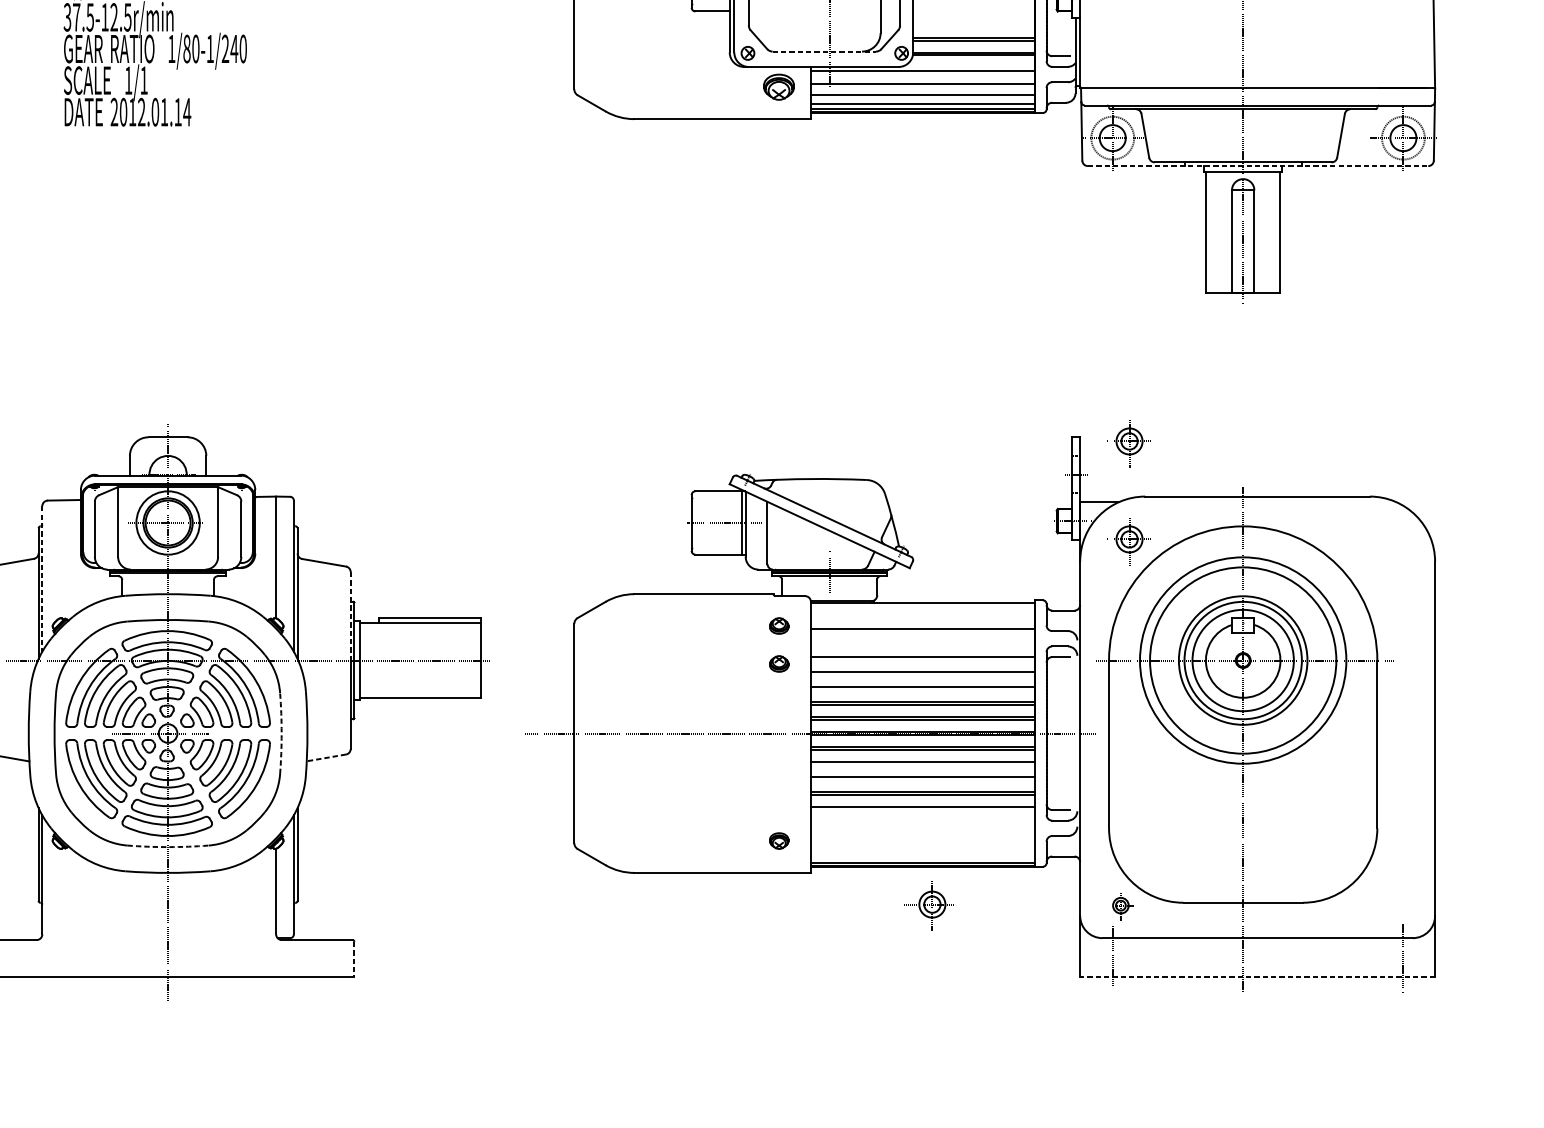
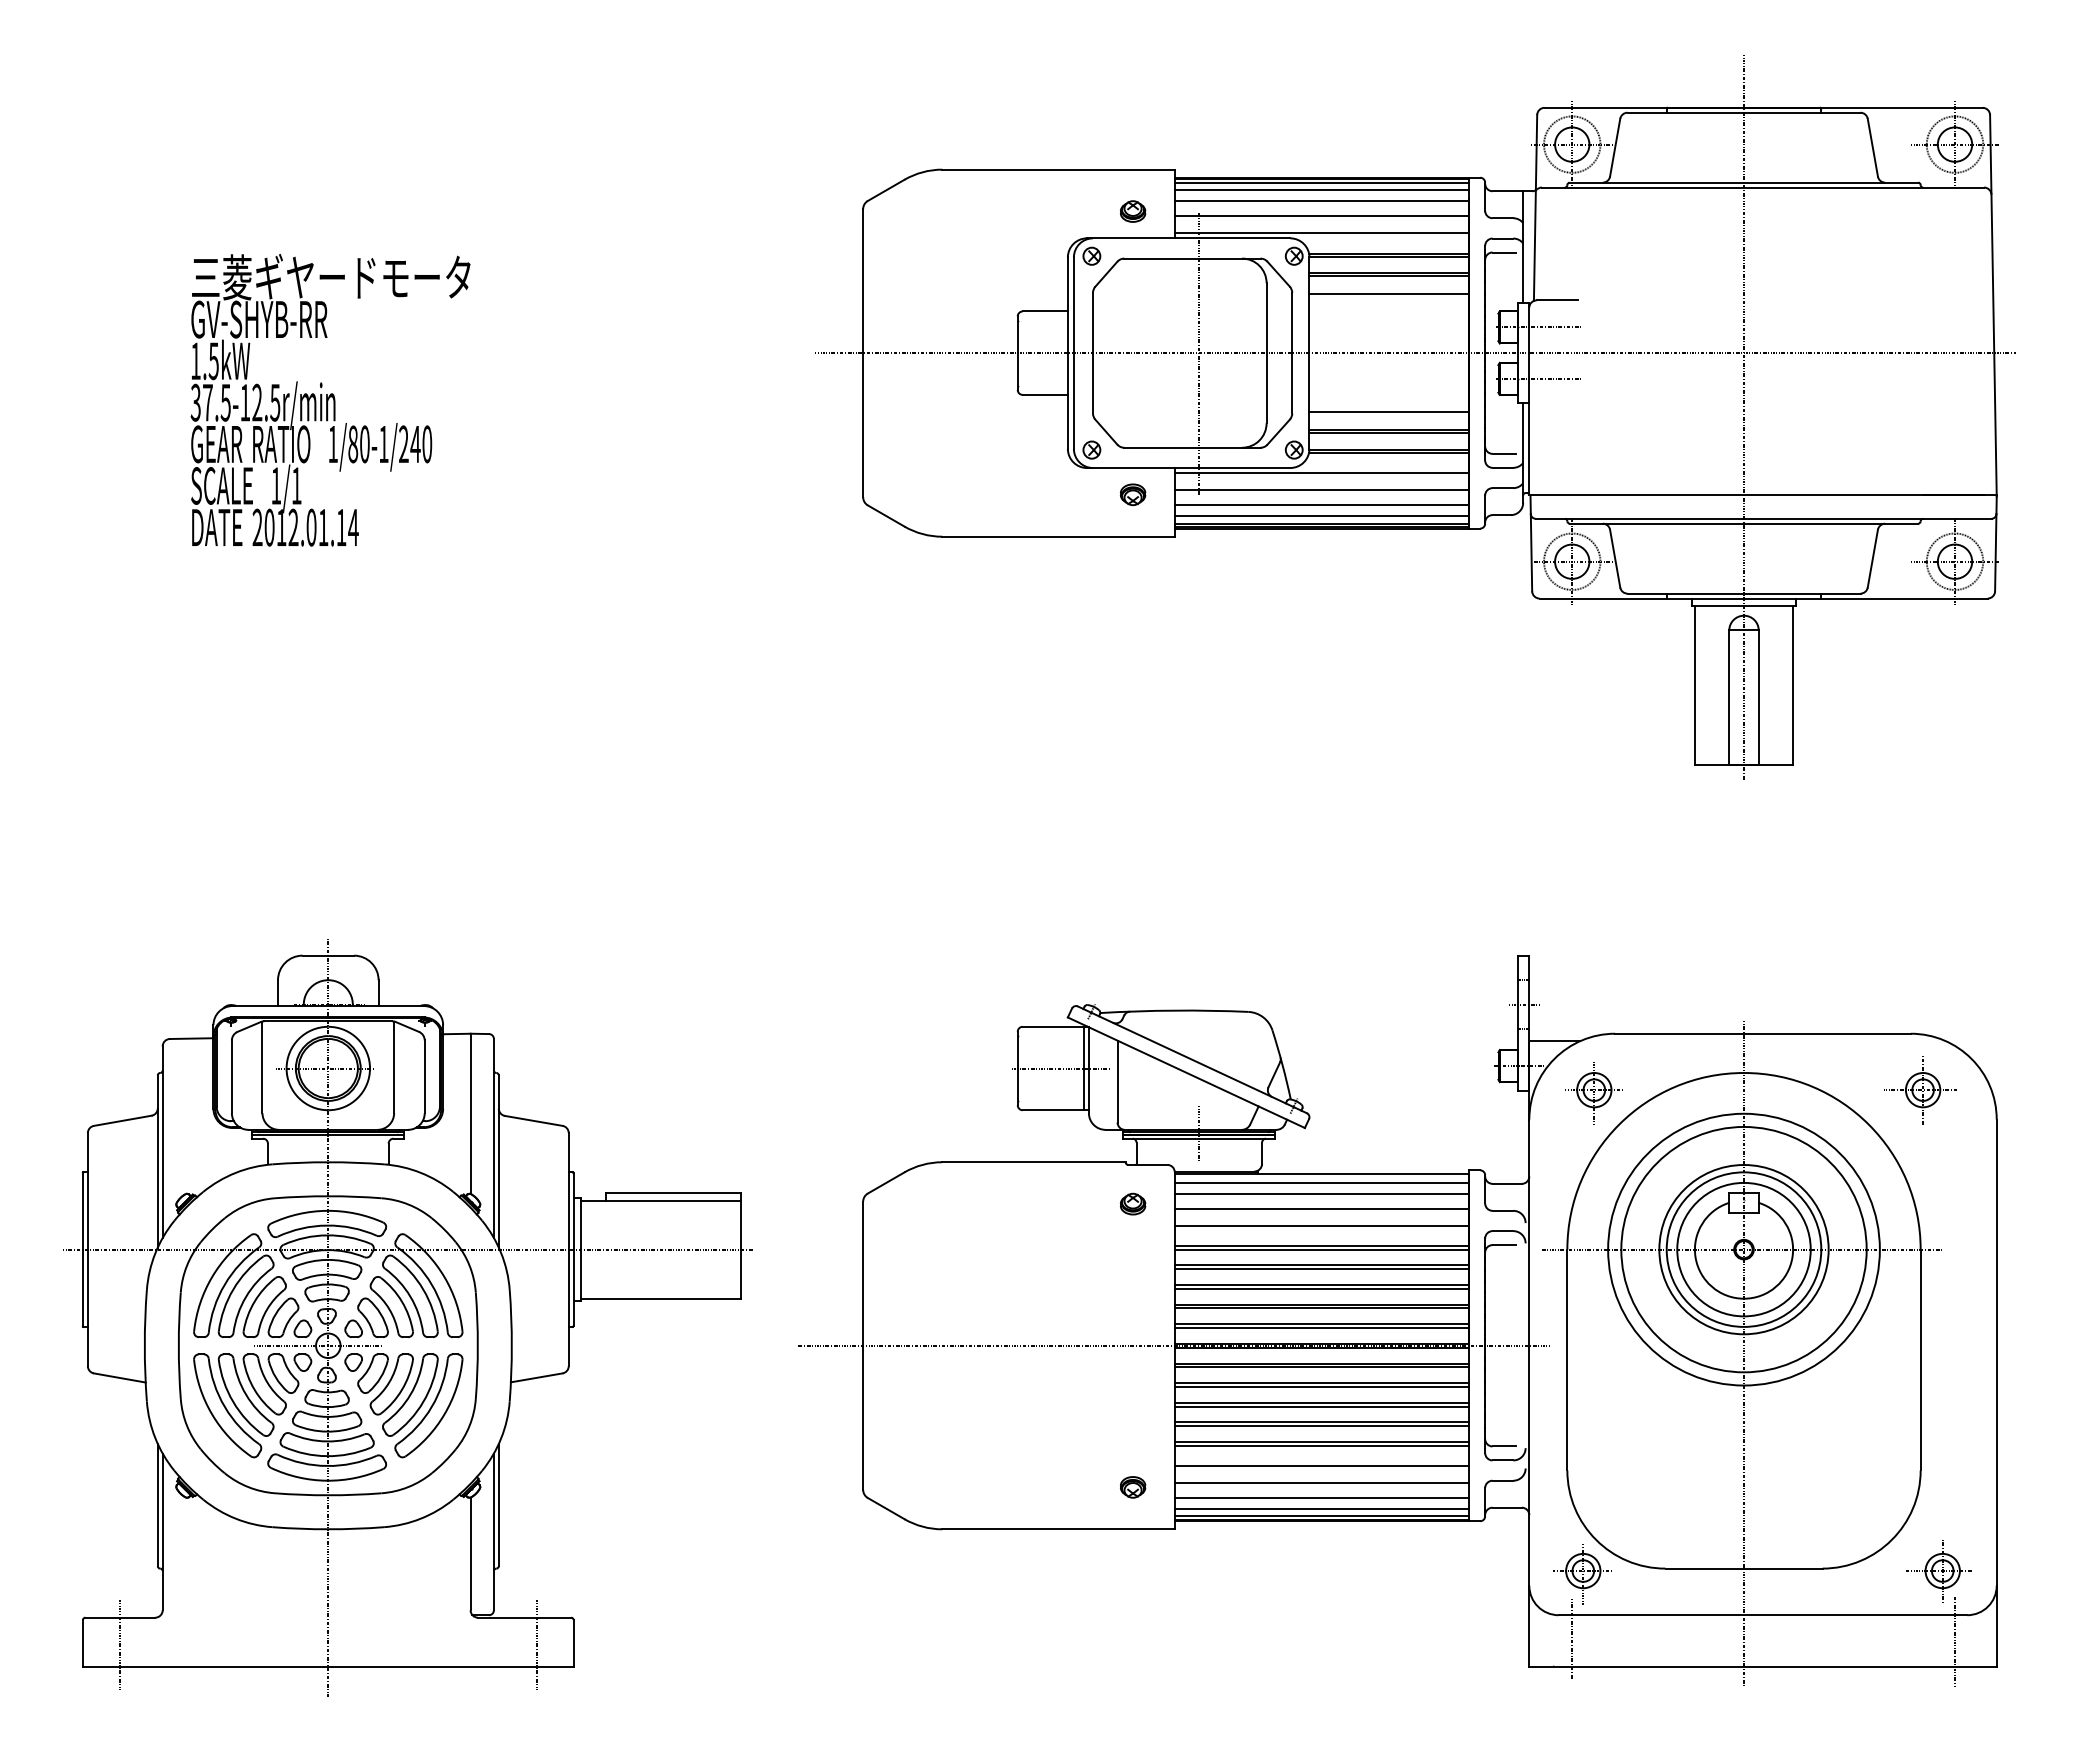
line: (973, 24) -> (1389, 412), added
line: (824, 51) -> (1192, 447), dashed -> solid
part: (779, 87) -> (1133, 494), size x0.62
line: (1258, 166) -> (1764, 598), dashed -> solid
part: (1128, 444) -> (1593, 964), removed
part: (1377, 539) -> (1920, 1090), added
line: (42, 579) -> (162, 1142), dashed -> solid
line: (922, 609) -> (1321, 1182), added
line: (350, 616) -> (568, 1191), dashed -> solid
line: (922, 617) -> (1321, 1193), added
line: (922, 642) -> (1321, 1225), added
line: (922, 660) -> (1321, 1249), added
part: (779, 663) -> (1133, 1253), removed
line: (922, 675) -> (1321, 1269), added
line: (922, 690) -> (1321, 1288), added
arc: (281, 733) -> (477, 1345), dashed -> solid
line: (326, 757) -> (536, 1377), dashed -> solid
line: (922, 764) -> (1321, 1386), added
line: (922, 779) -> (1321, 1406), added
line: (922, 810) -> (1321, 1446), added
line: (922, 824) -> (1321, 1465), added
line: (922, 837) -> (1321, 1482), added
arc: (168, 847) -> (328, 1495), dashed -> solid
line: (922, 848) -> (1321, 1497), added
line: (922, 857) -> (1321, 1508), added
part: (929, 904) -> (1938, 1571), moved
part: (1120, 907) -> (1582, 1574), size x1.67
line: (354, 959) -> (573, 1643), dashed -> solid
line: (9, 960) -> (119, 1644), added
line: (326, 960) -> (536, 1644), added
line: (1257, 977) -> (1763, 1666), dashed -> solid

